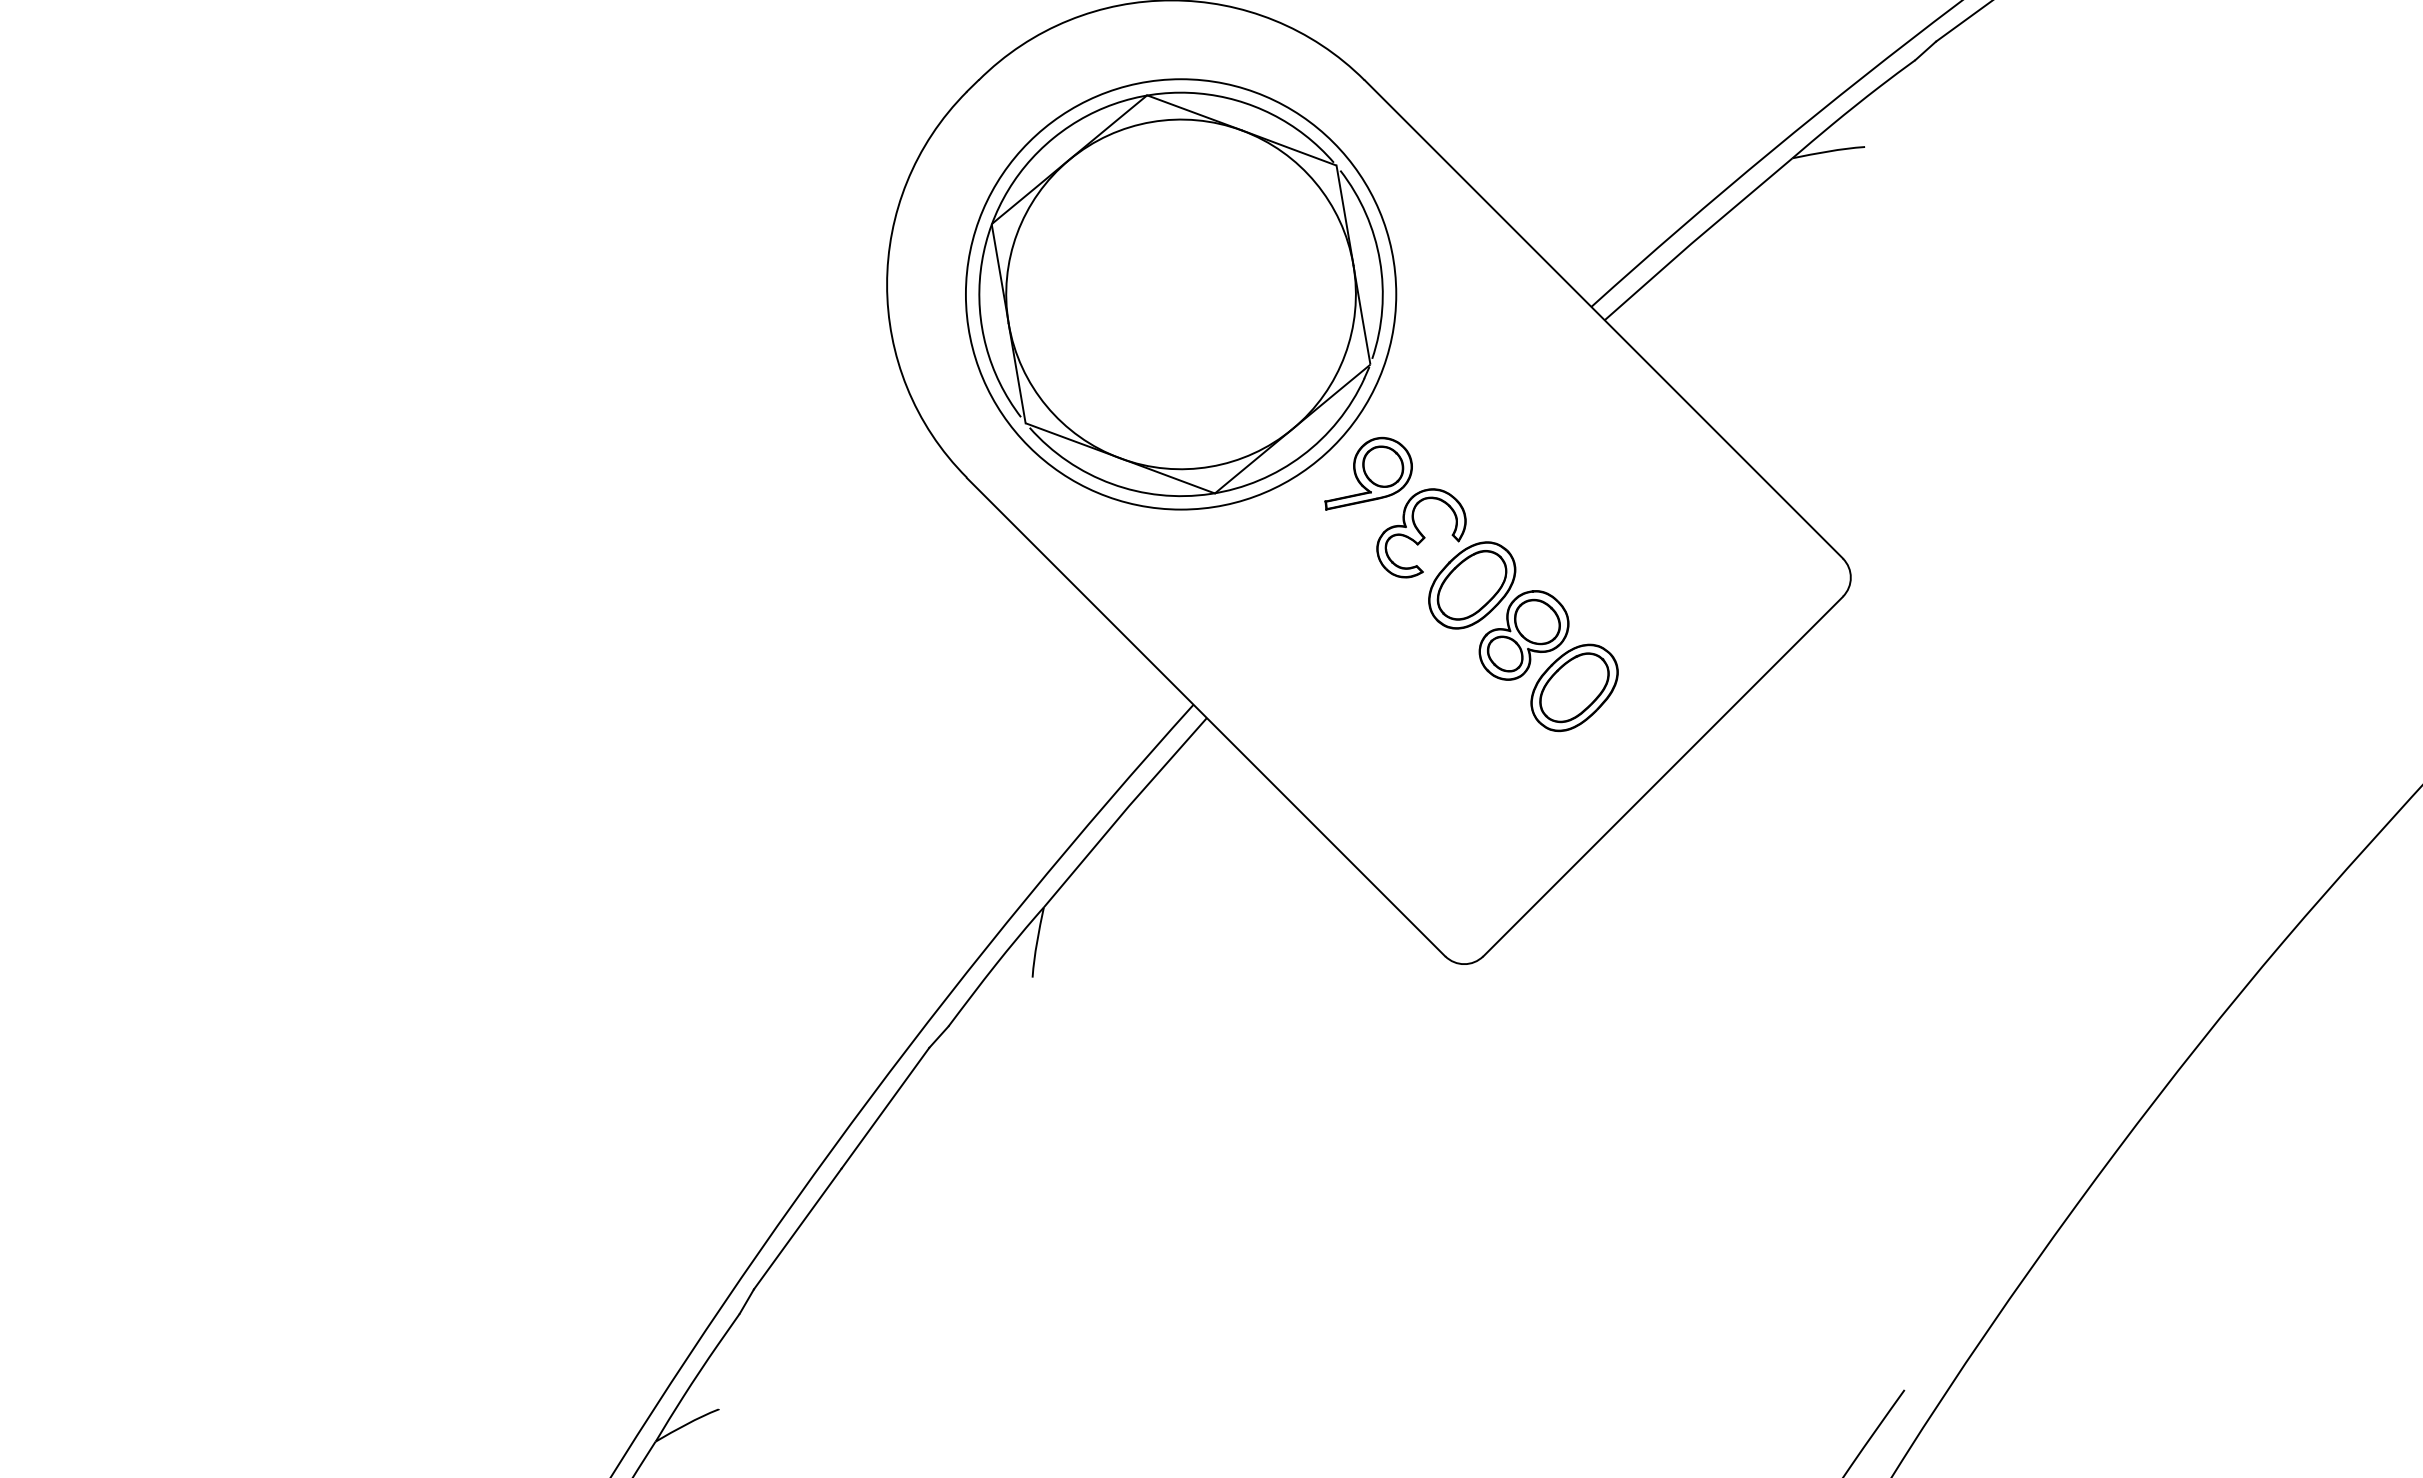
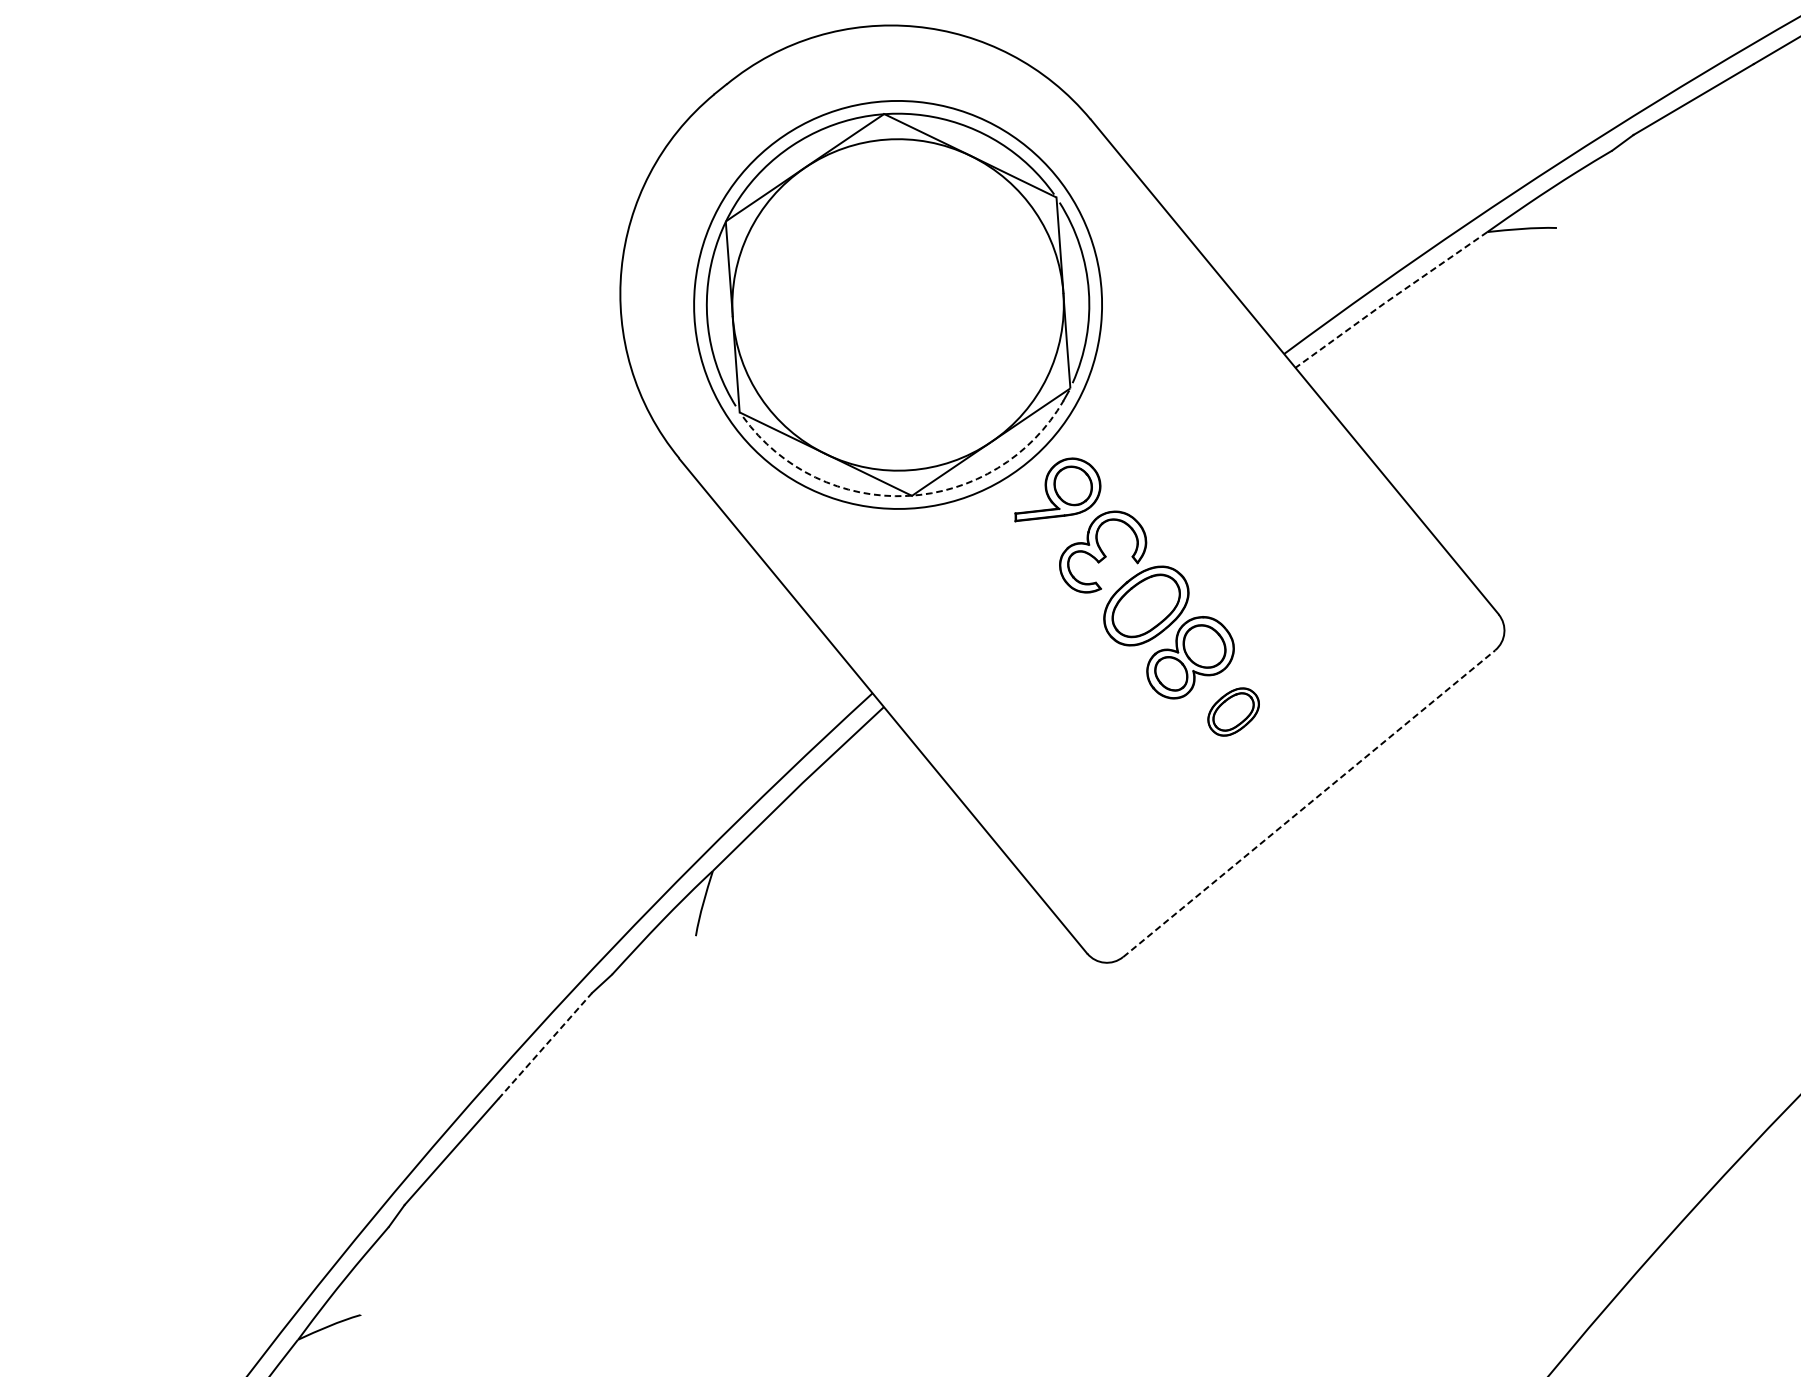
line: (1697, 238) -> (1390, 299), solid -> dashed
arc: (1210, 493) -> (907, 495), solid -> dashed
part: (1574, 687) -> (1233, 711), size x0.6
line: (1663, 776) -> (1309, 803), solid -> dashed
line: (885, 1108) -> (545, 1046), solid -> dashed

